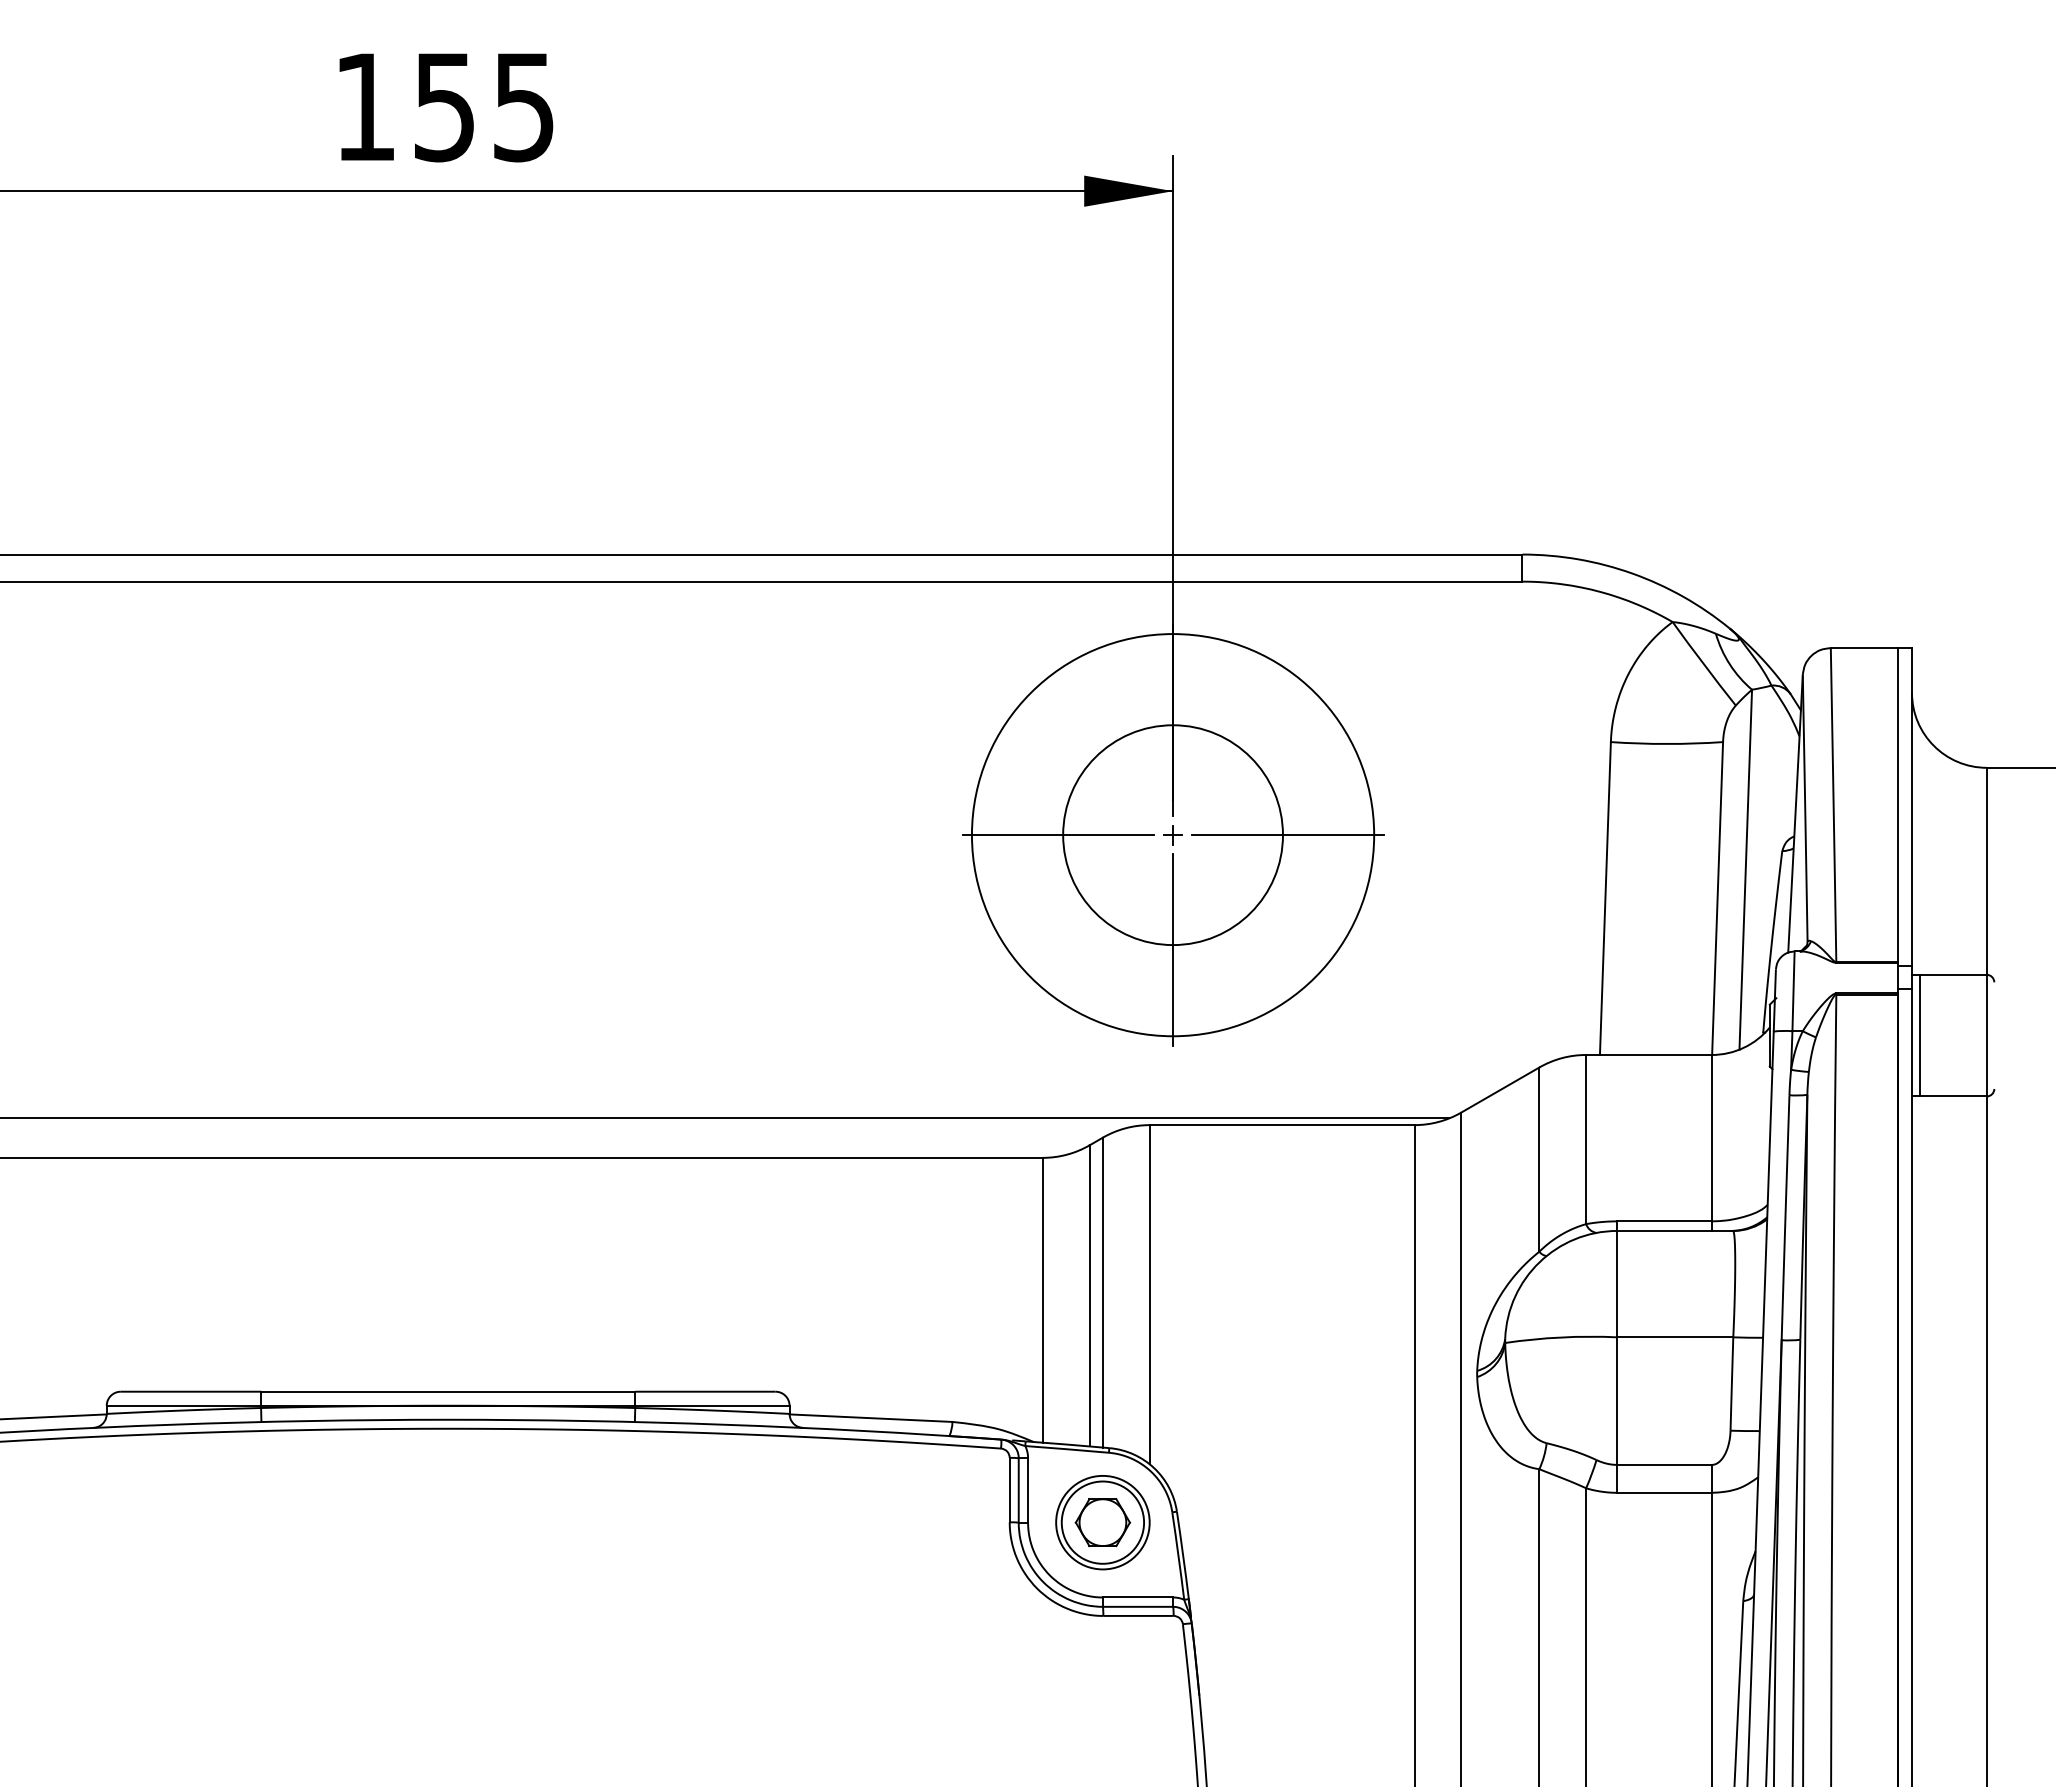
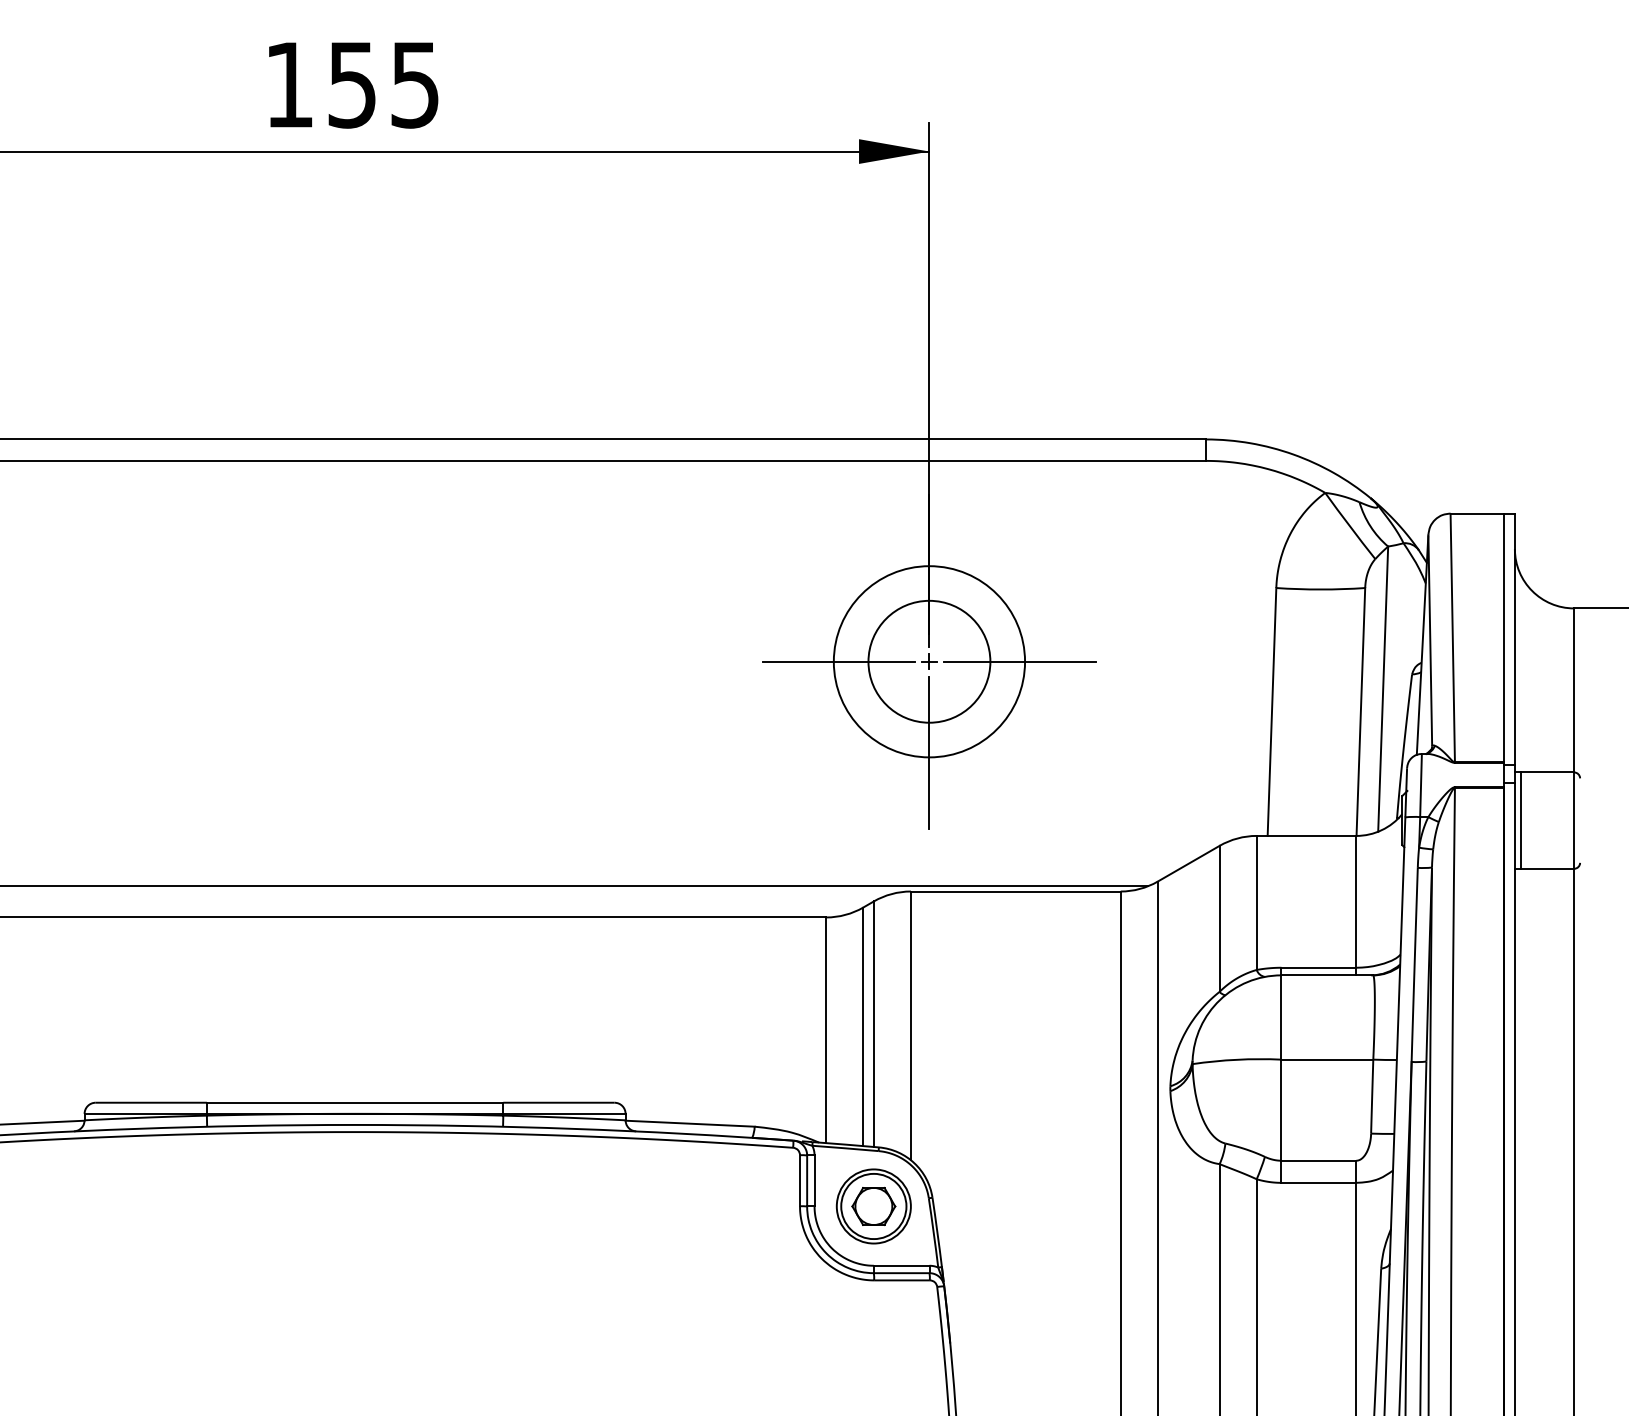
circle: (1172, 835) -> (928, 662), size x0.6
circle: (1172, 835) -> (928, 662), size x0.7

